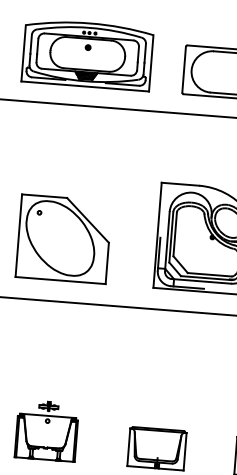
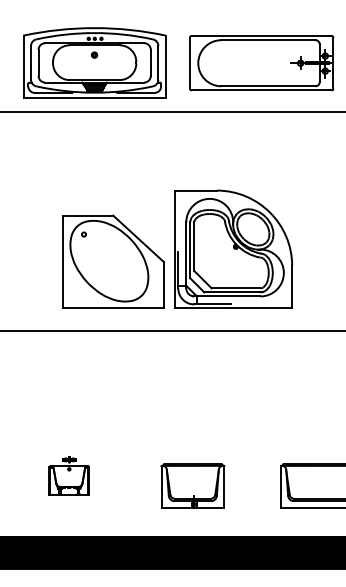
part: (87, 54) -> (94, 62), moved
part: (64, 239) -> (113, 261), moved
part: (47, 430) -> (69, 475), size x0.6

